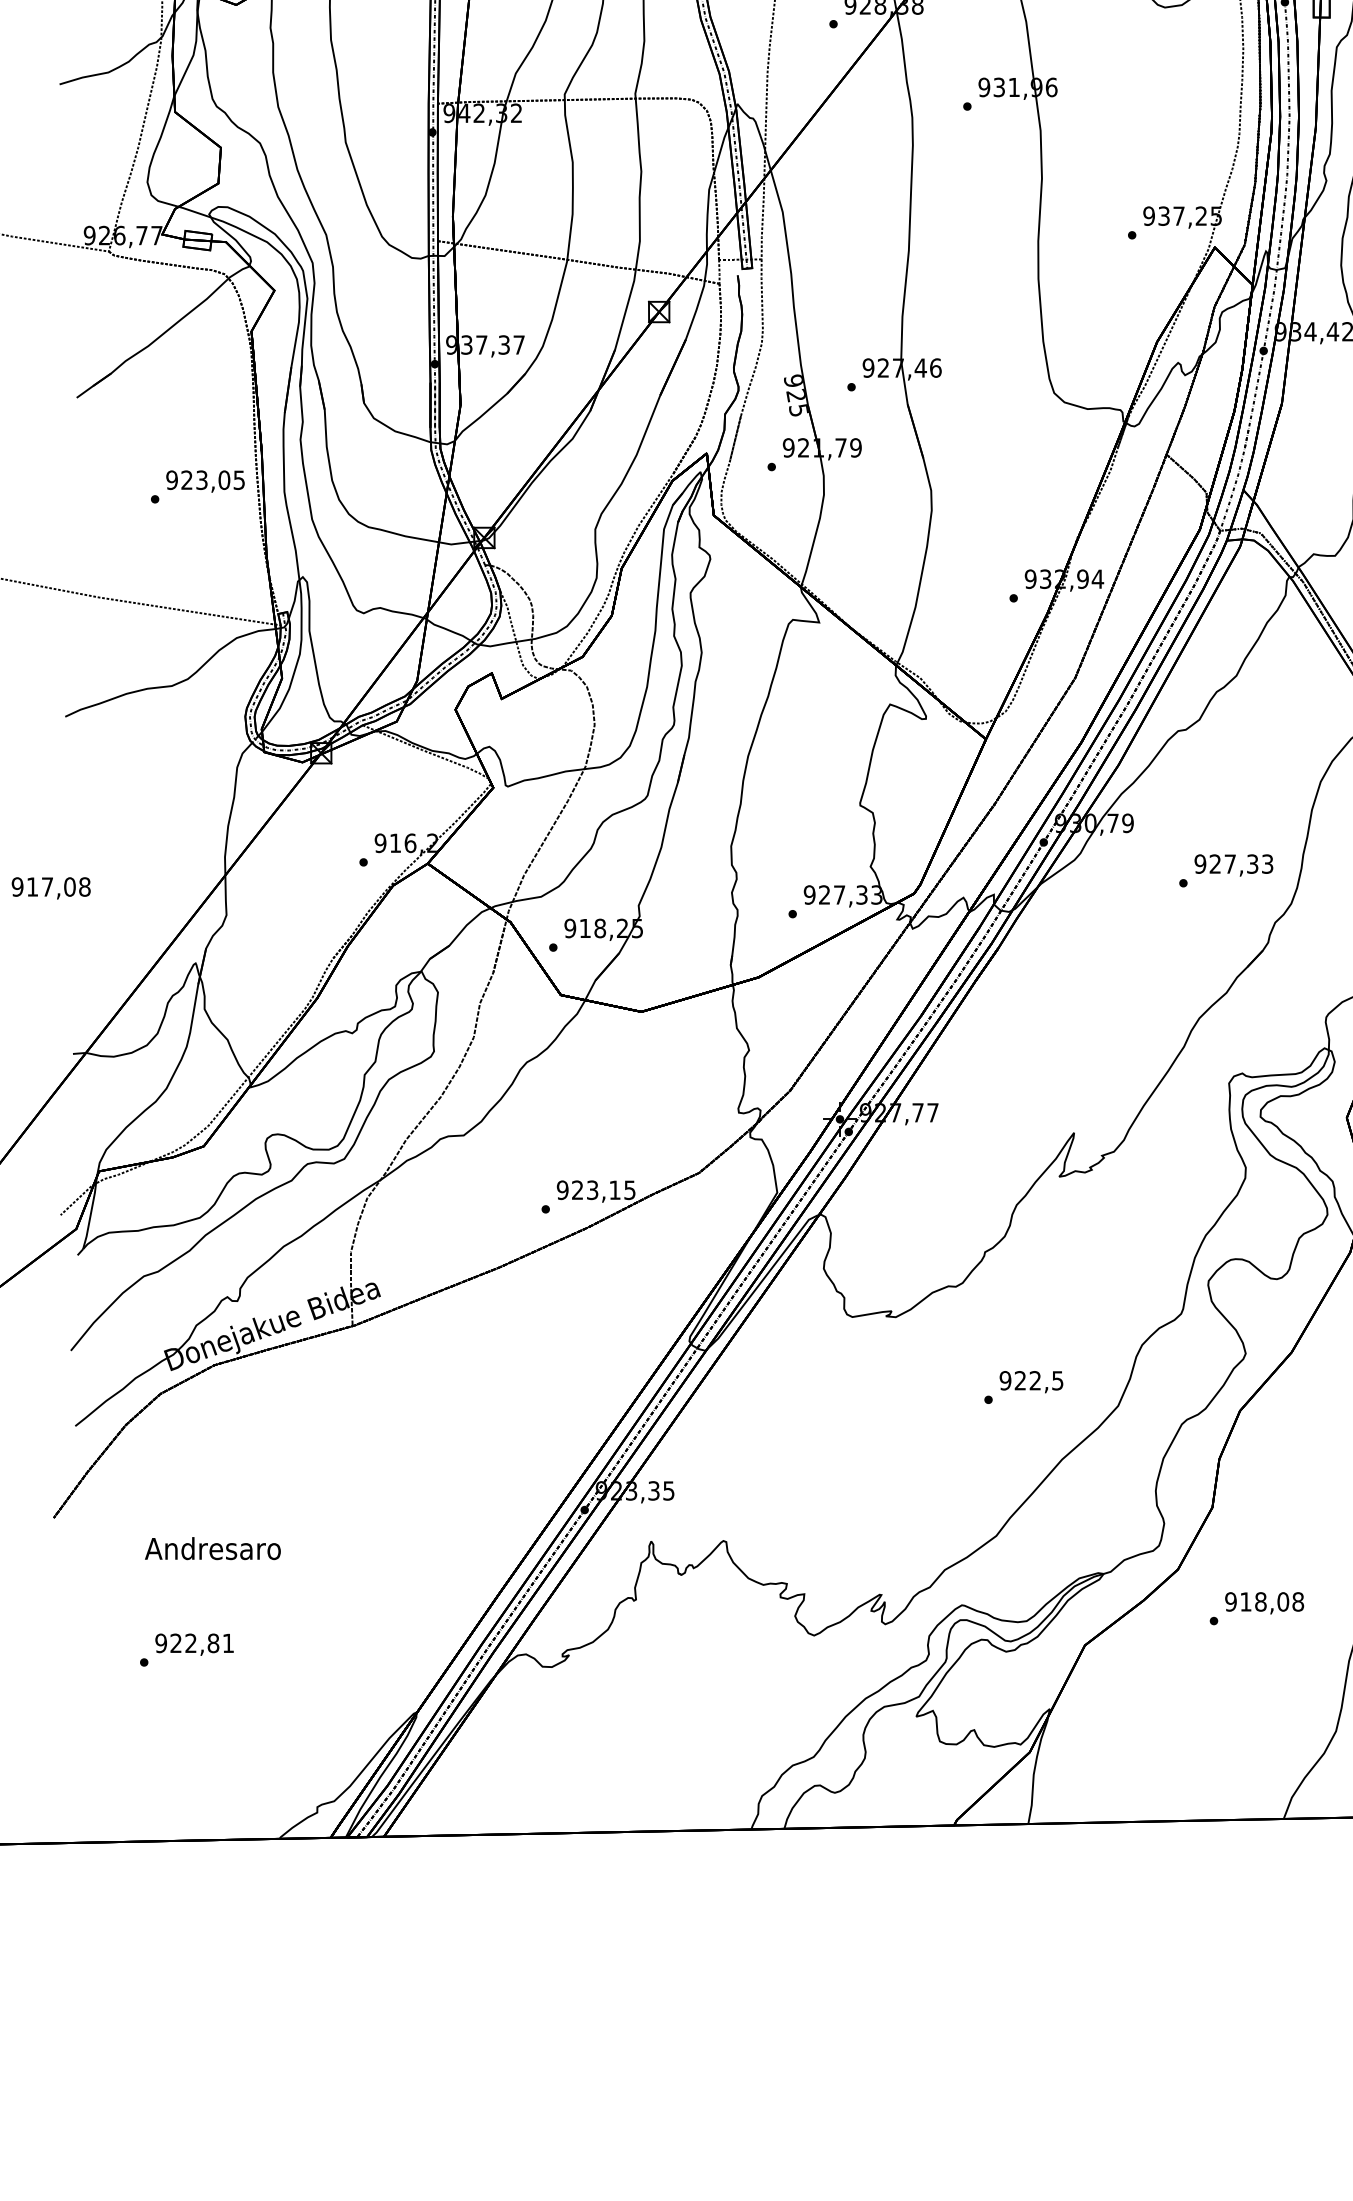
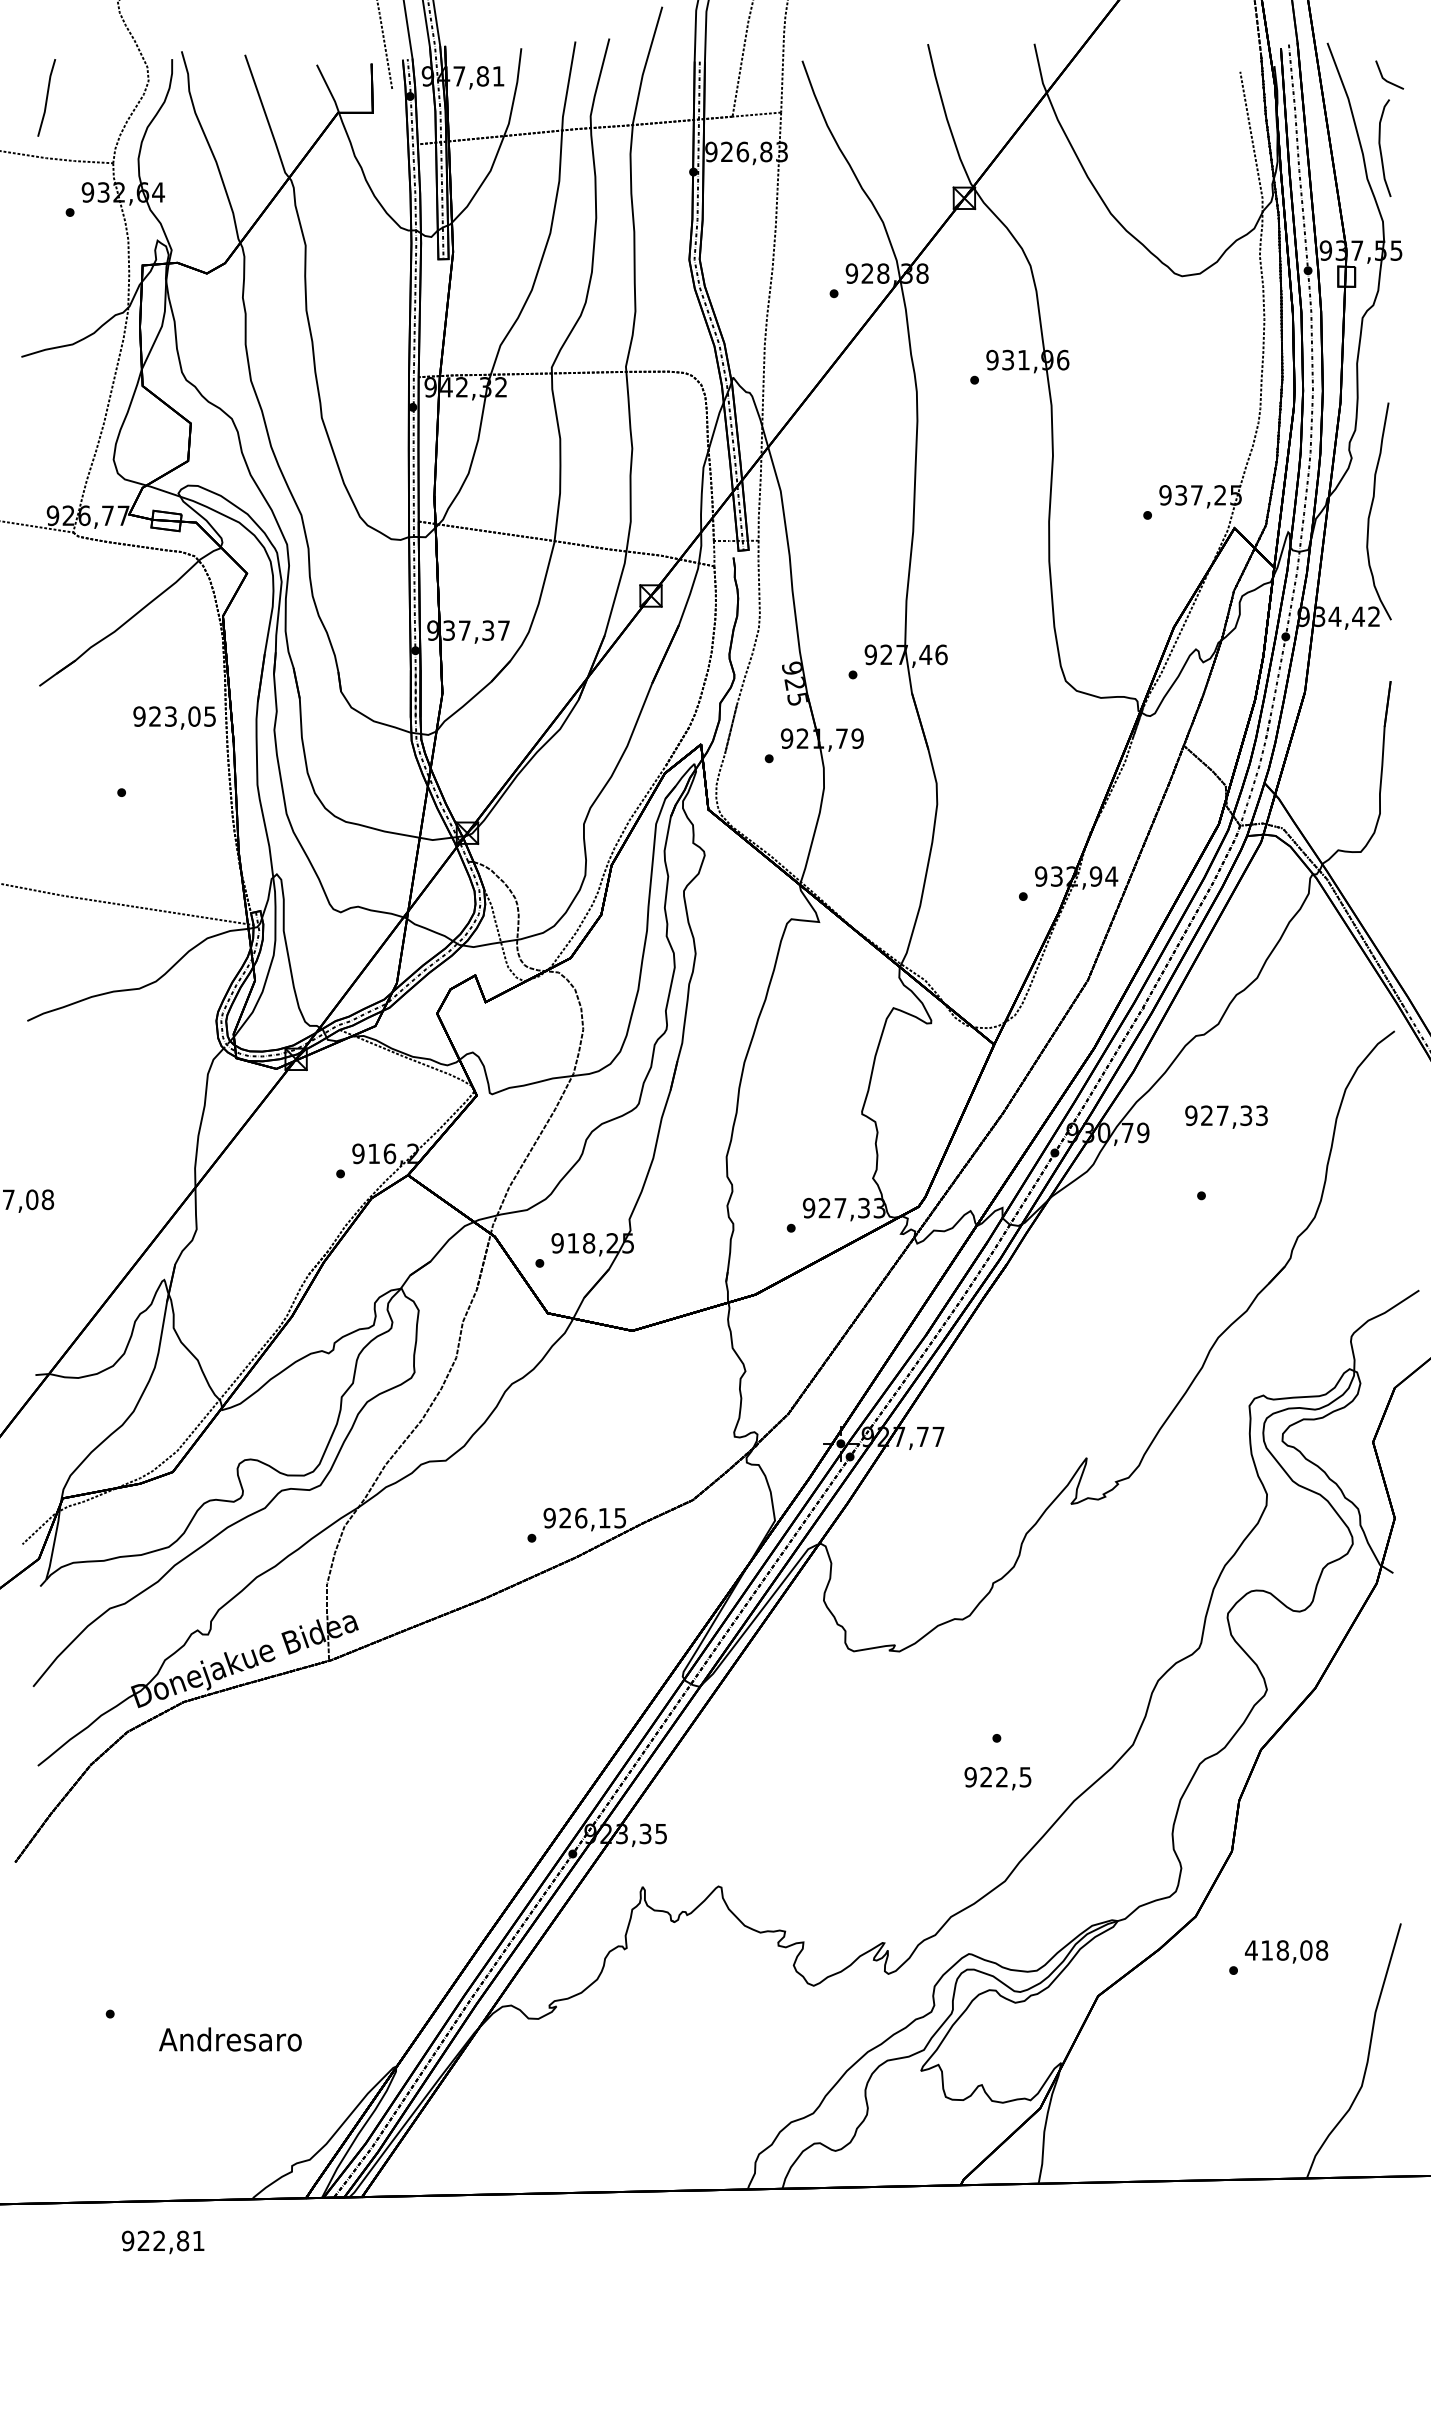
text: (205, 481) -> (174, 717), moved
text: (1233, 864) -> (1226, 1116), moved
text: (592, 1189) -> (581, 1517), 923,15 -> 926,15
text: (1031, 1381) -> (997, 1778), moved
text: (213, 1548) -> (230, 2039), moved
text: (1230, 1601) -> (1250, 1950), 918,08 -> 418,08
text: (194, 1644) -> (163, 2242), moved

